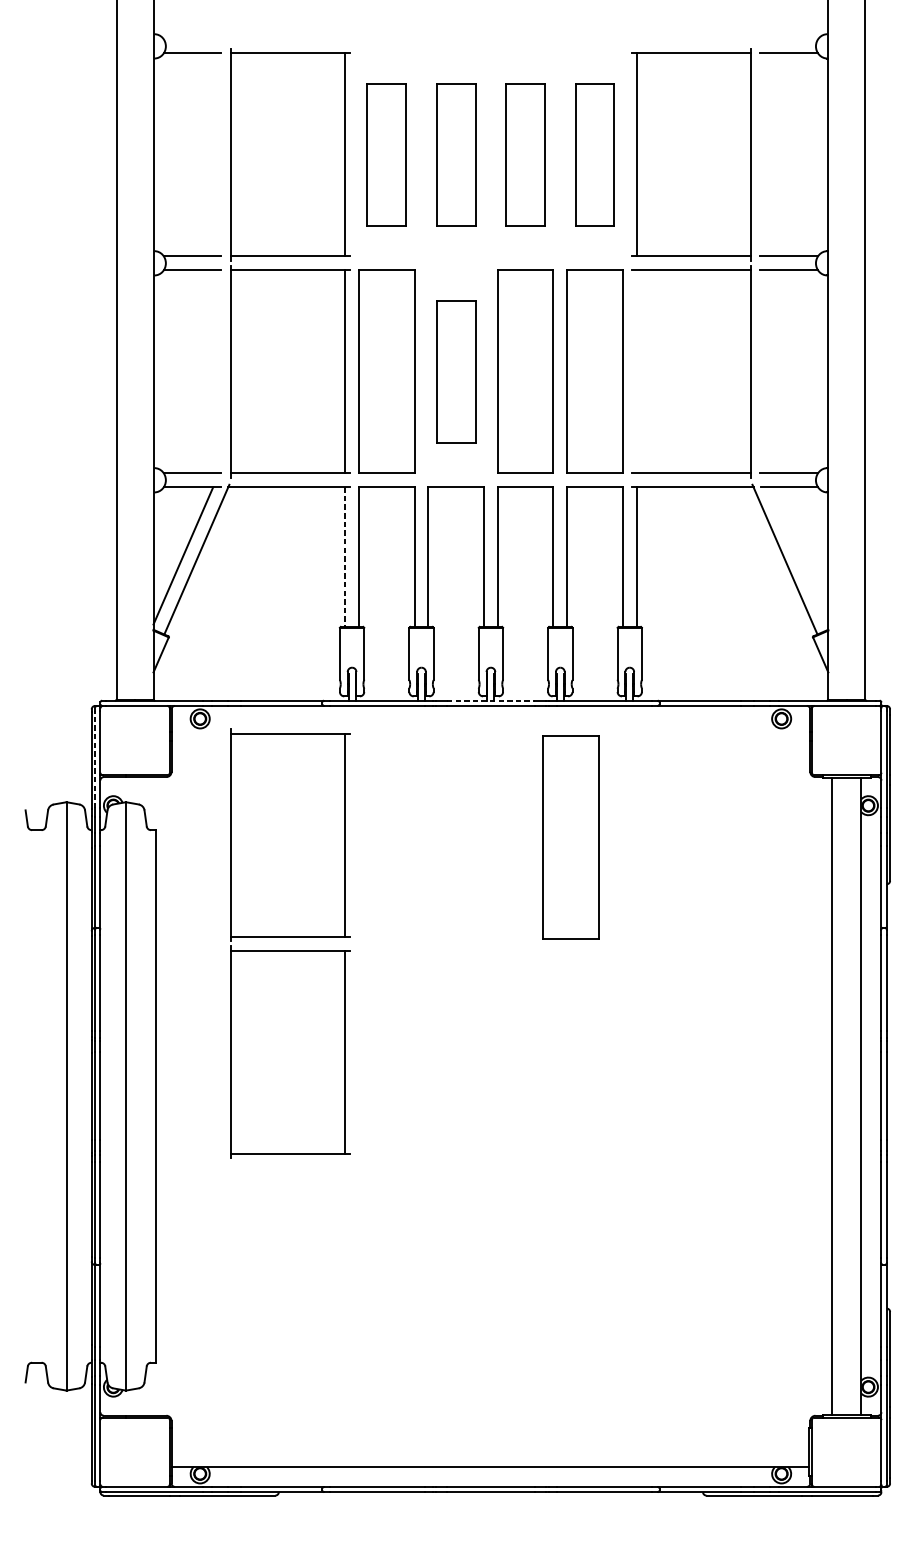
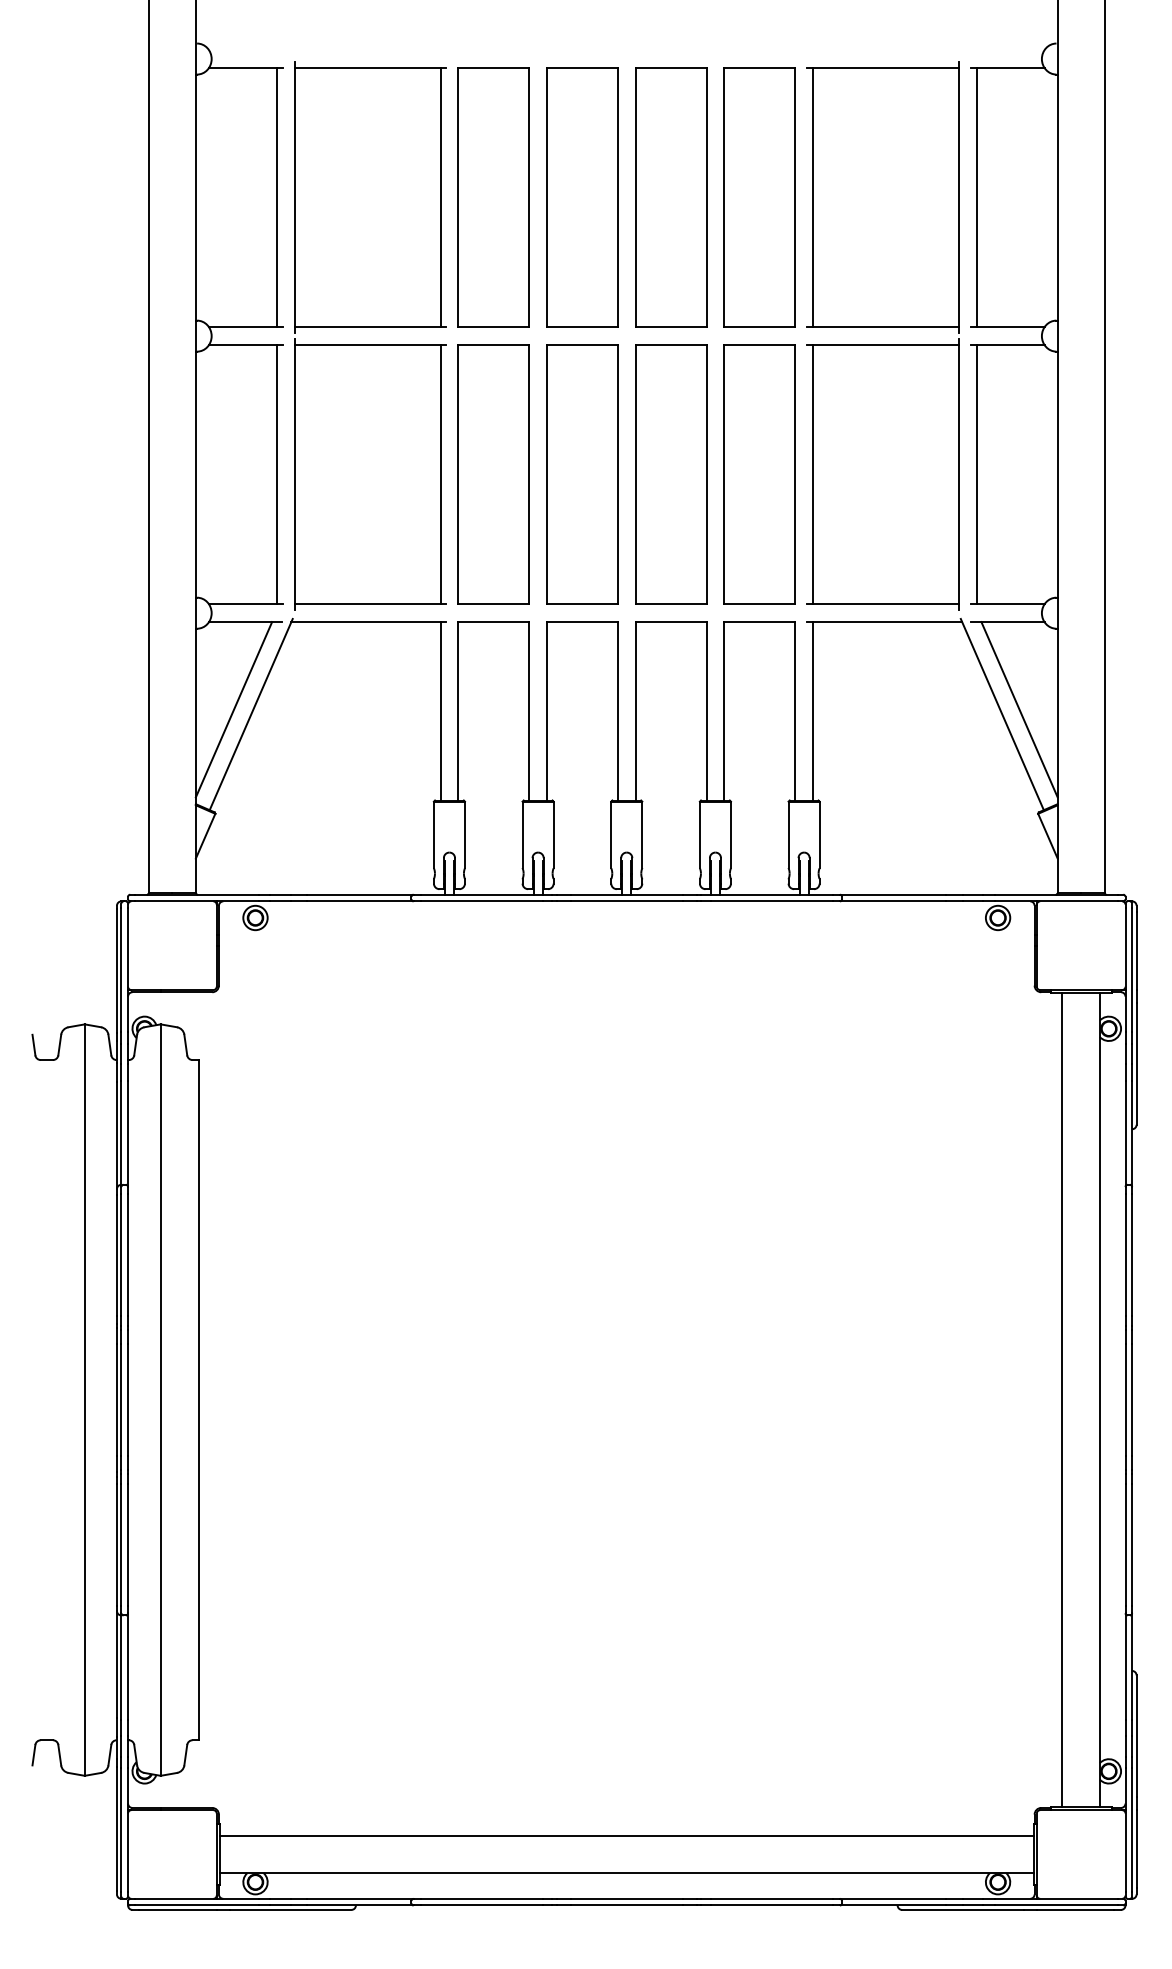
line: (216, 154) -> (276, 197), added
part: (386, 154) -> (493, 197), size x1.43
part: (456, 154) -> (582, 197), size x1.43
part: (525, 154) -> (671, 197), size x1.43
part: (594, 154) -> (759, 197), size x1.43
line: (764, 154) -> (976, 197), added
line: (216, 371) -> (276, 474), added
part: (456, 371) -> (582, 474), size x1.43
line: (636, 371) -> (812, 474), added
line: (764, 371) -> (976, 474), added
line: (798, 555) -> (1019, 709), added
line: (345, 557) -> (440, 711), dashed -> solid
line: (491, 700) -> (627, 894), dashed -> solid
line: (95, 760) -> (121, 970), dashed -> solid
part: (571, 837) -> (729, 1069), removed
part: (290, 936) -> (370, 1196), removed
line: (490, 1437) -> (626, 1835), added

